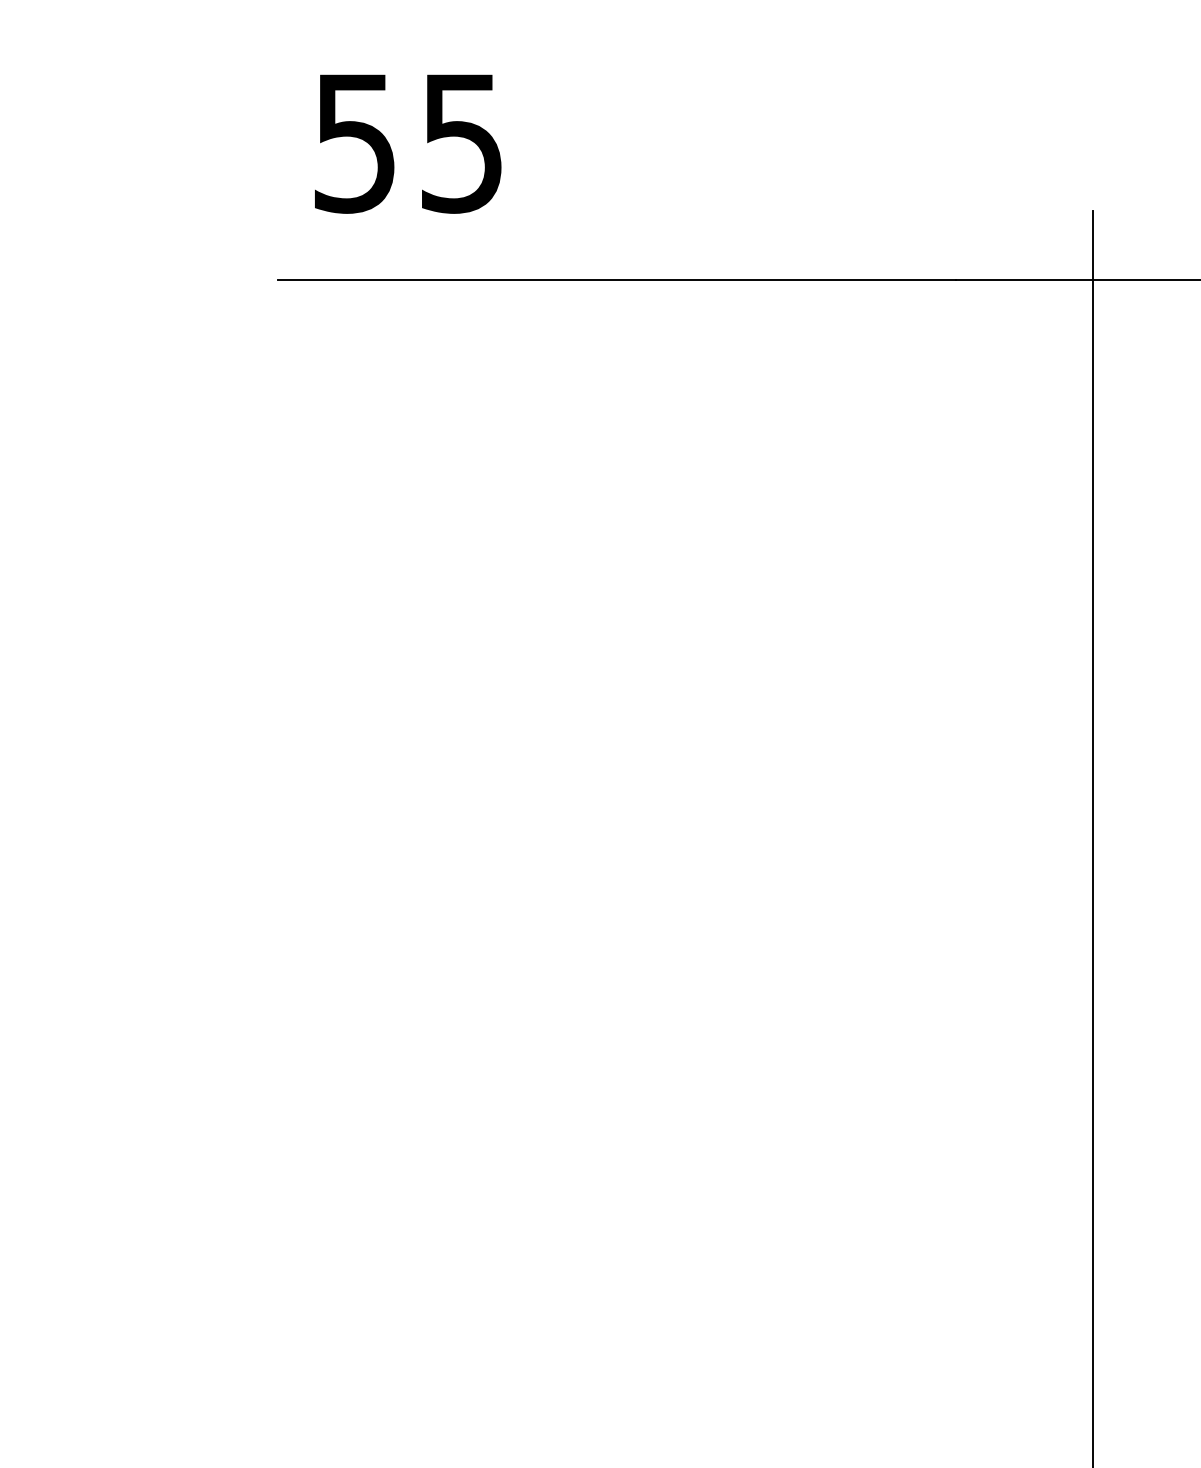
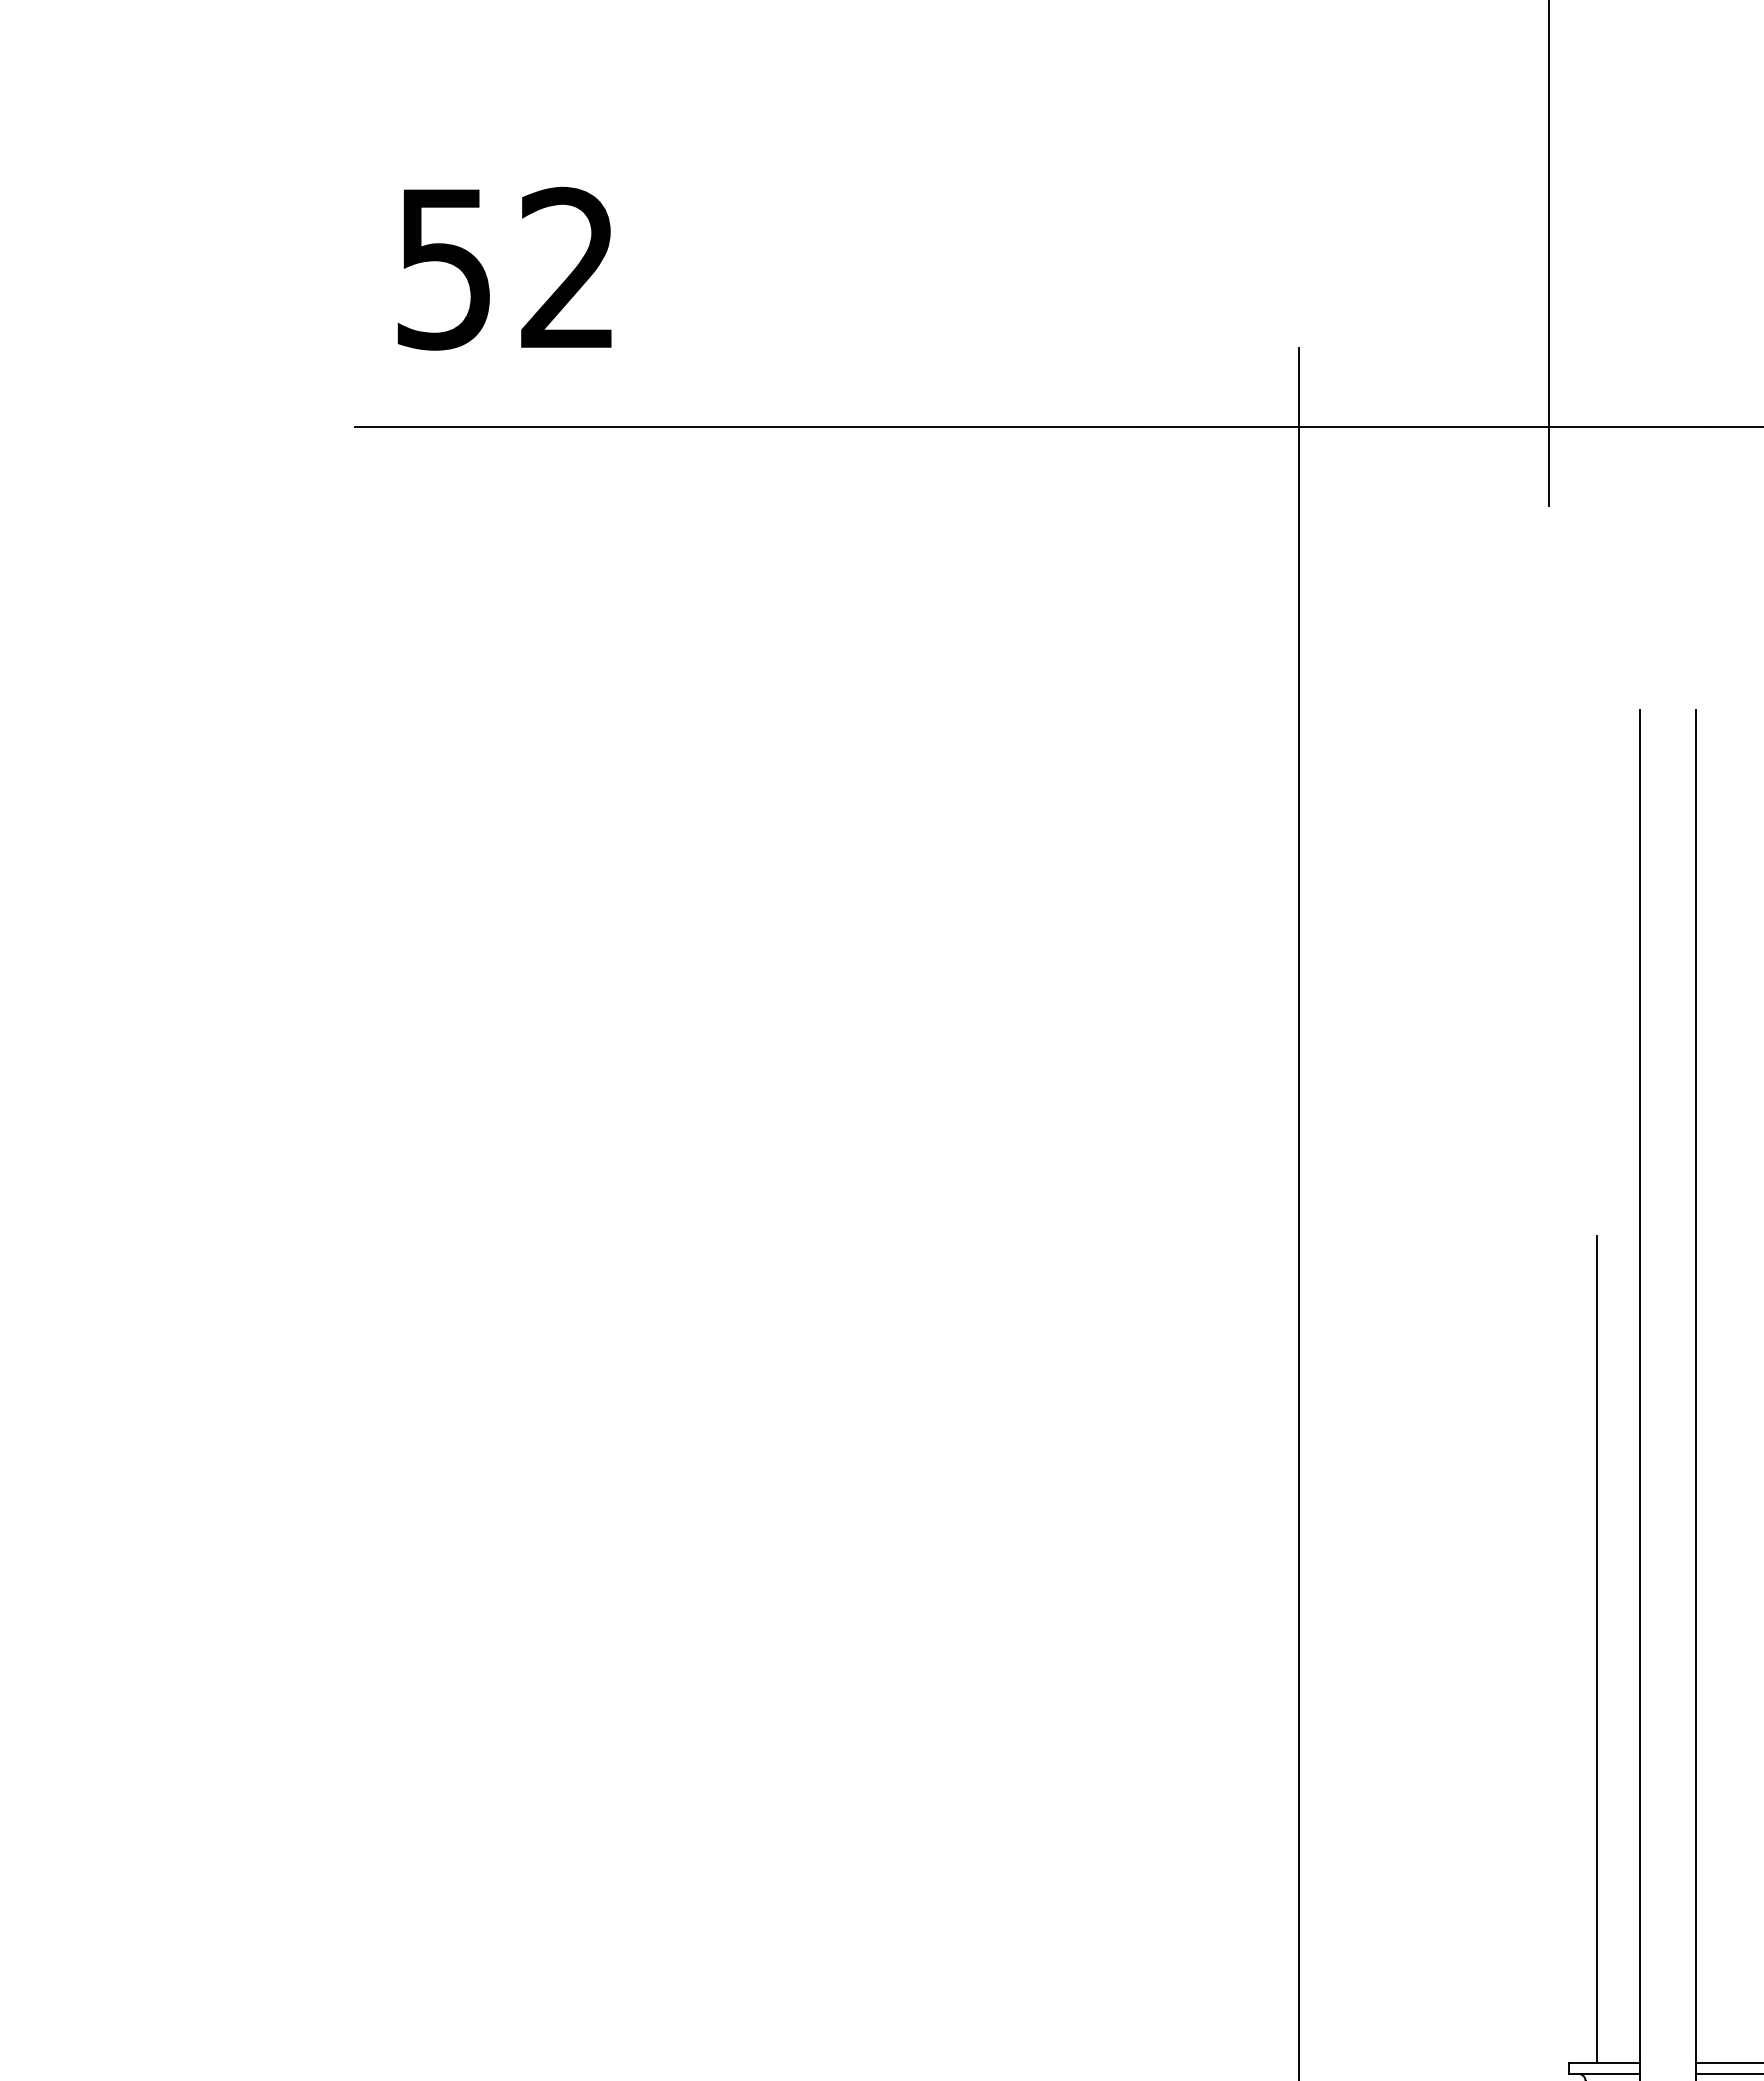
text: (461, 142) -> (567, 268), 55 -> 52

